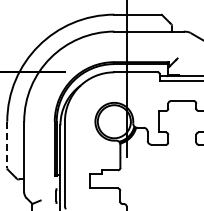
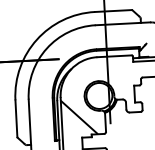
line: (7, 145) -> (16, 118), dashed -> solid
hatch: (87, 147) -> (79, 117), added

